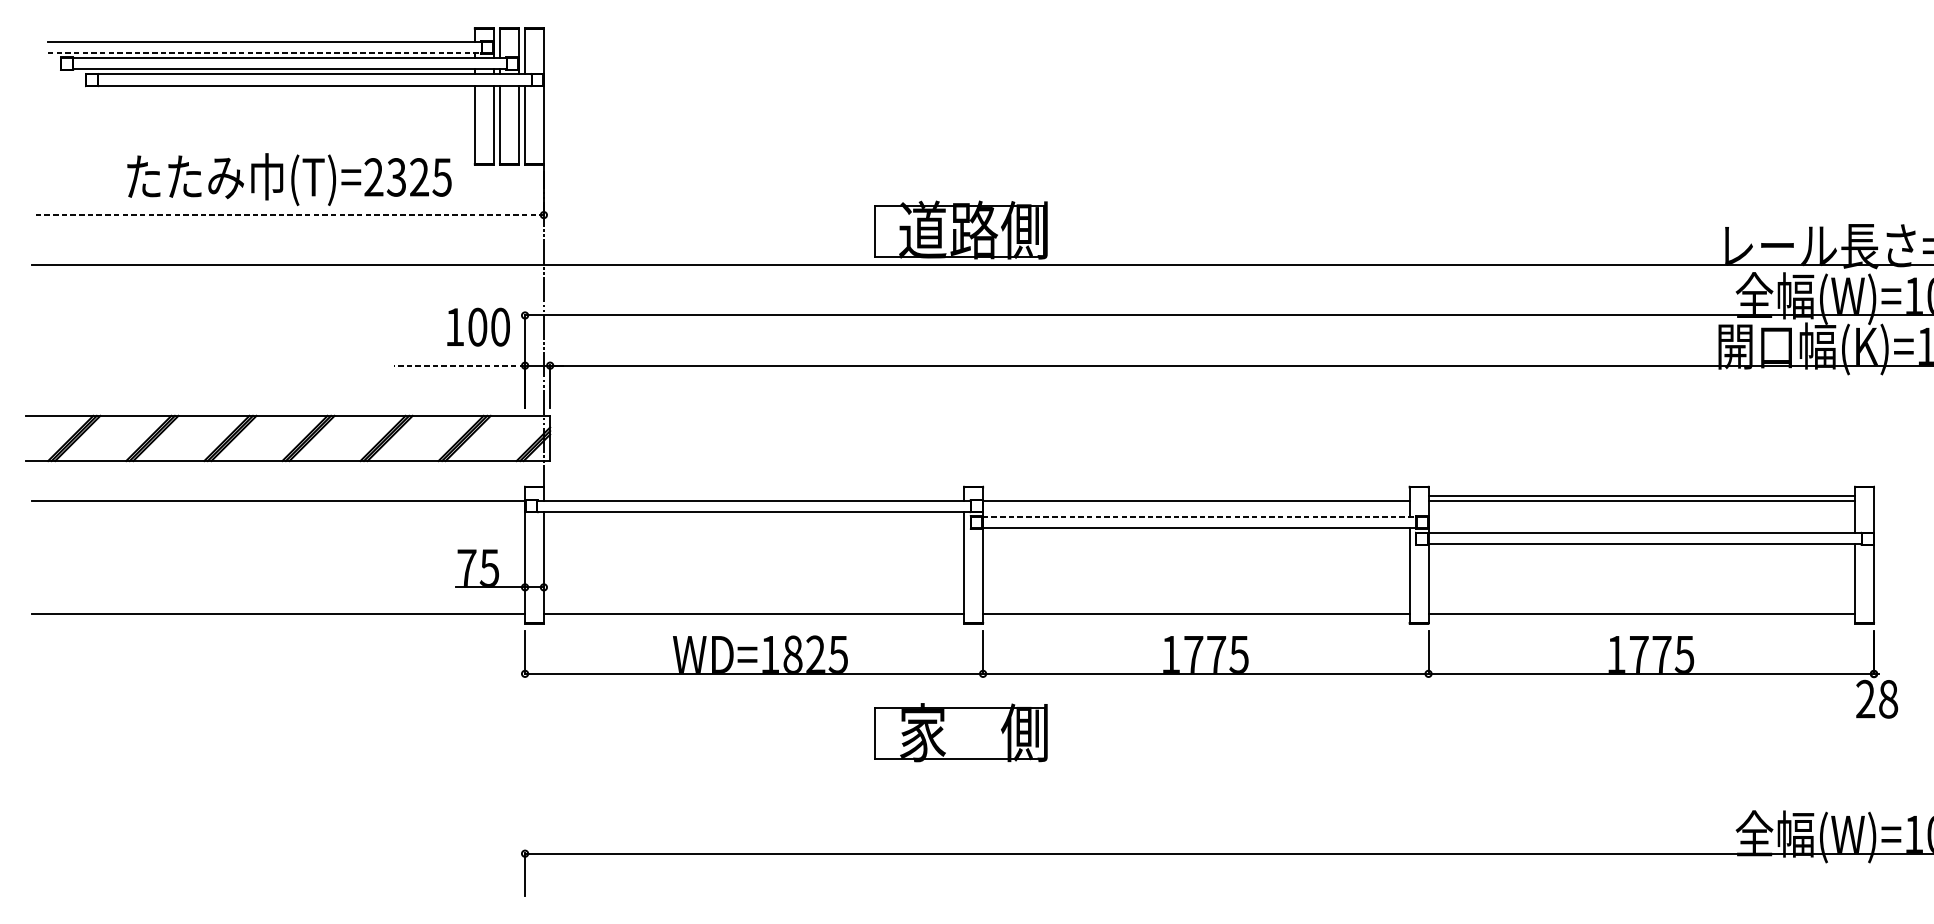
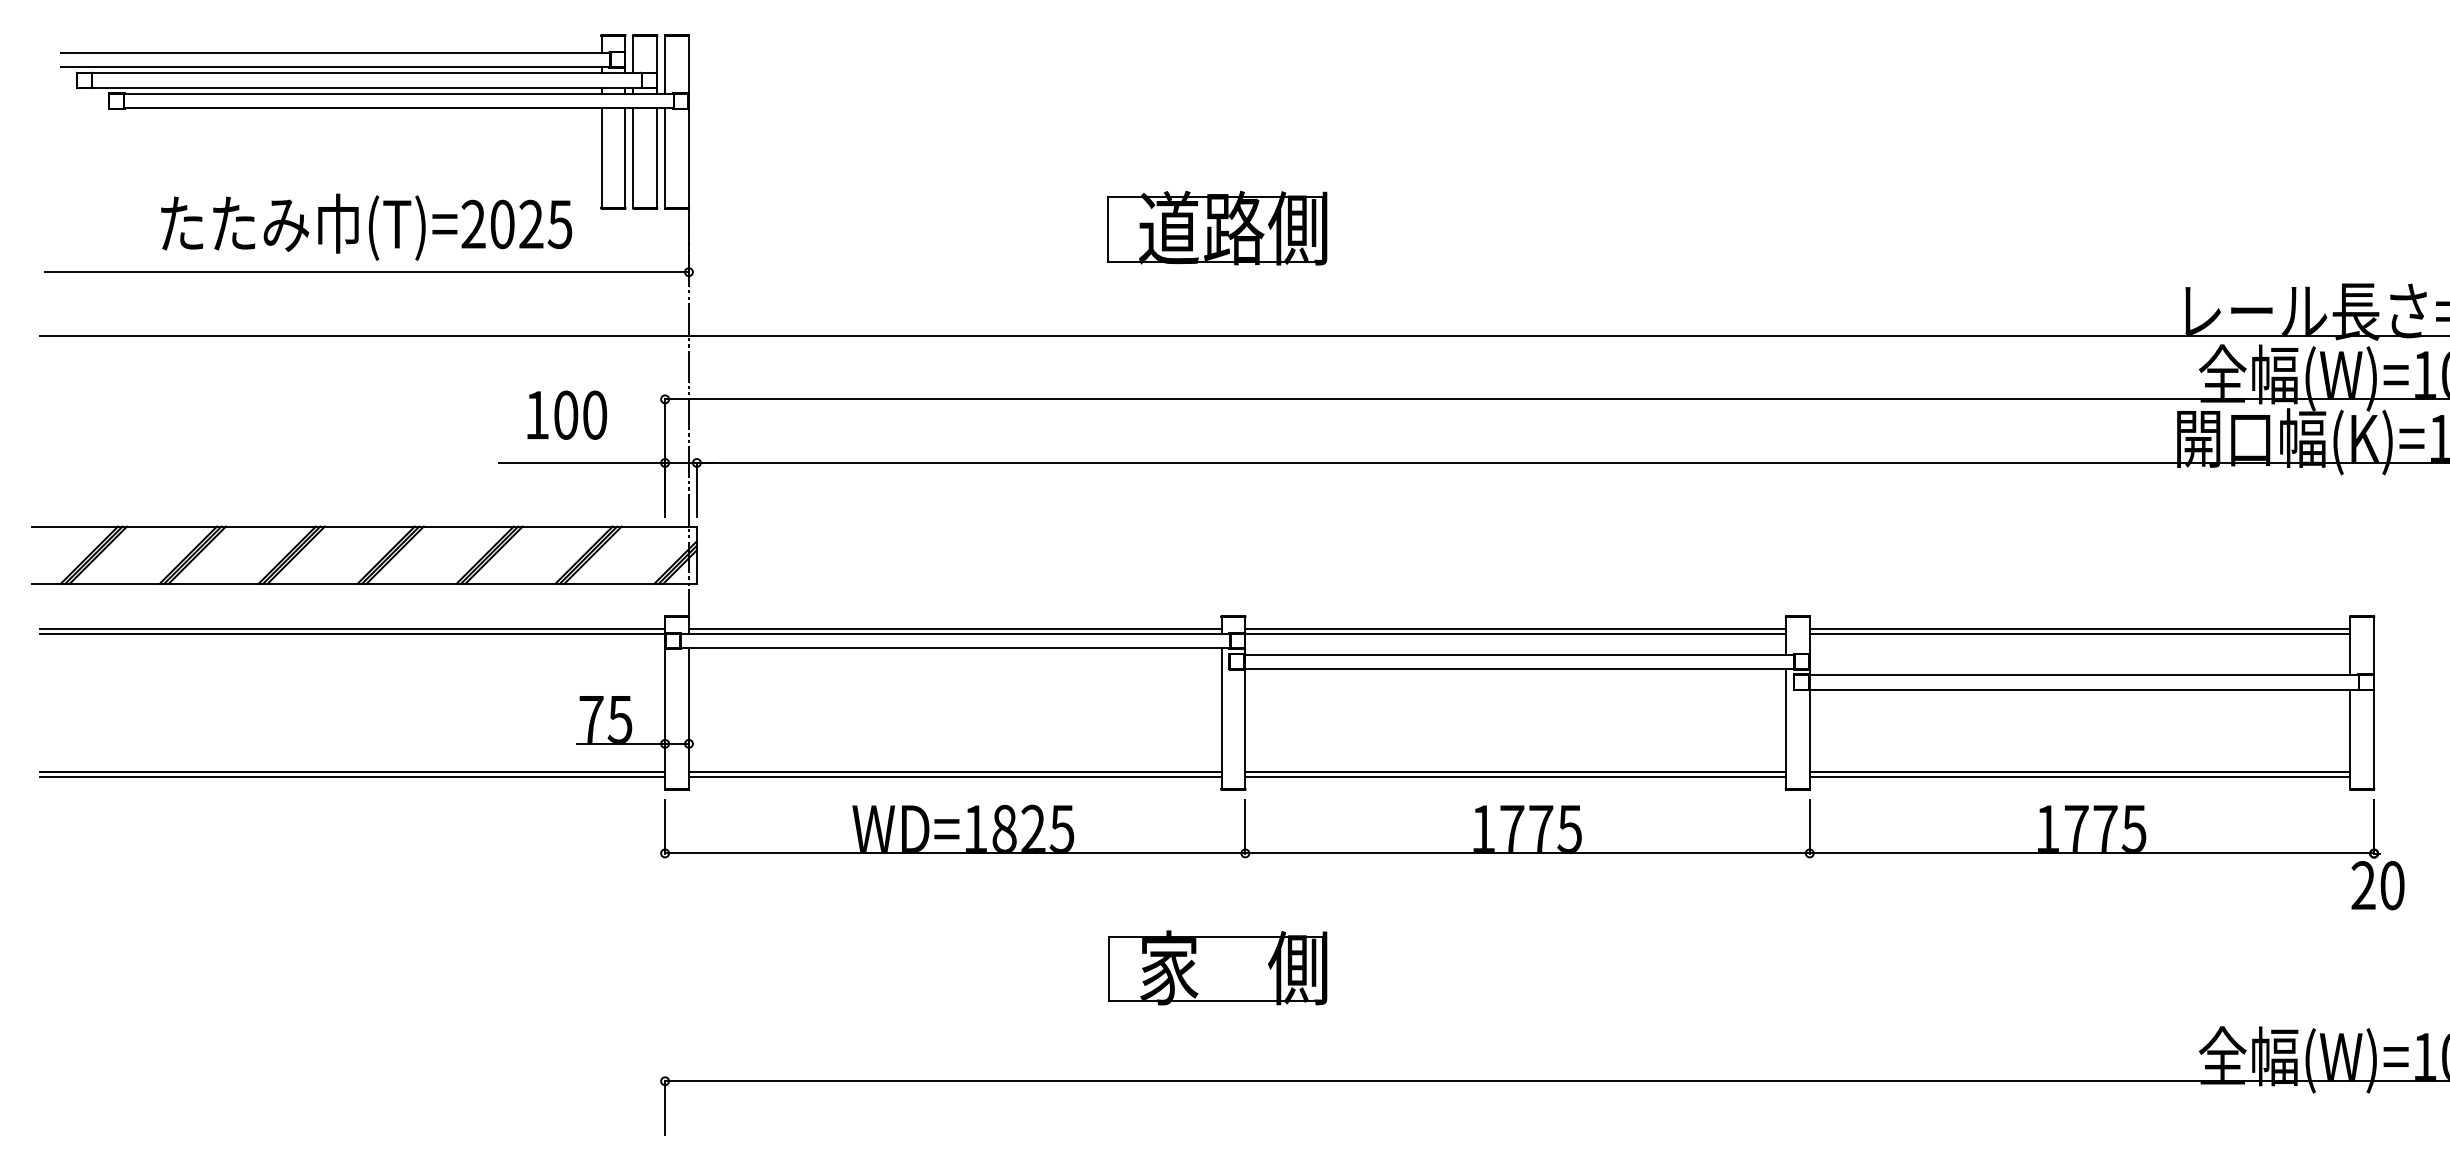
line: (264, 52) -> (335, 66), dashed -> solid
text: (396, 177) -> (502, 224), (T)=2325 -> (T)=2025
line: (290, 215) -> (367, 272), dashed -> solid
part: (961, 229) -> (1217, 227), moved
text: (478, 326) -> (566, 414), moved
line: (459, 365) -> (582, 462), dashed -> solid
line: (278, 496) -> (352, 628), added
line: (753, 496) -> (954, 628), added
line: (1196, 496) -> (1515, 628), added
line: (1199, 516) -> (1519, 654), dashed -> solid
line: (278, 609) -> (352, 771), added
line: (753, 609) -> (954, 771), added
line: (1196, 609) -> (1515, 771), added
line: (1641, 609) -> (2079, 771), added
text: (1888, 699) -> (2392, 885), 28 -> 20
part: (961, 732) -> (1217, 967), moved

